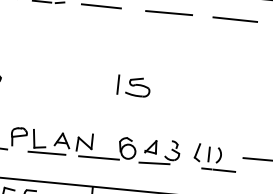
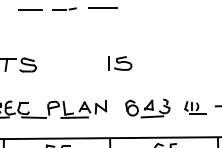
line: (169, 12) -> (151, 7), removed
line: (235, 19) -> (199, 7), removed
part: (134, 86) -> (120, 63), moved
line: (97, 156) -> (111, 116), removed
part: (215, 156) -> (195, 107), size x0.7

